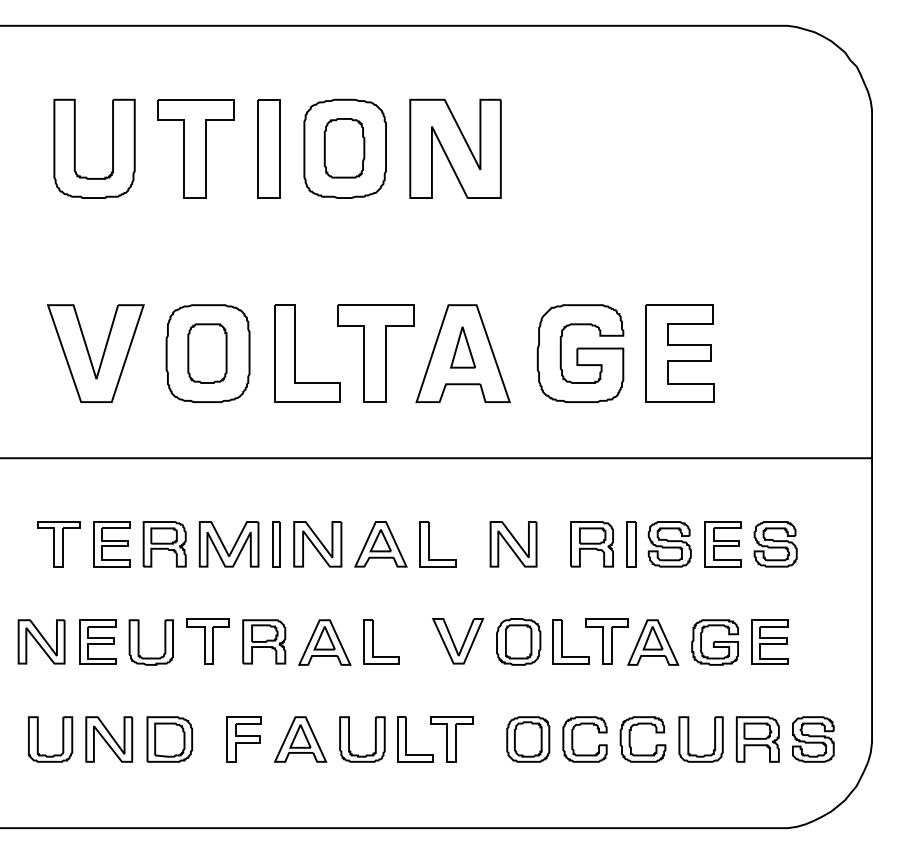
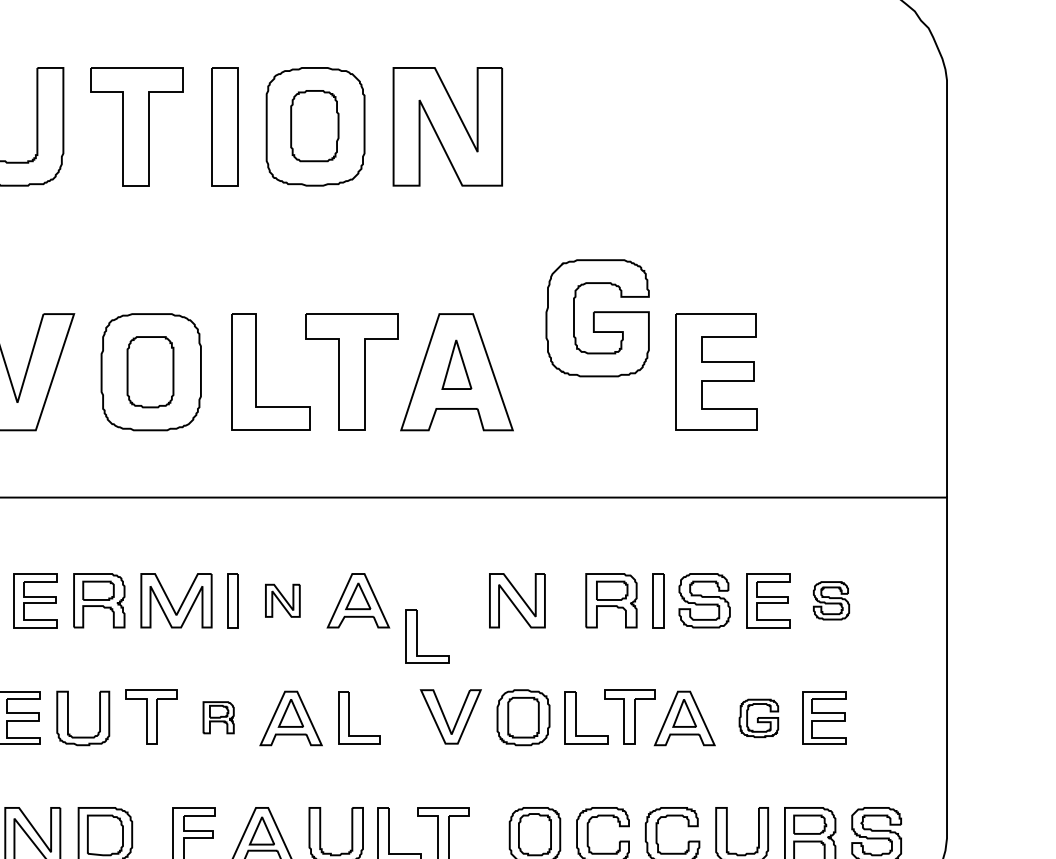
part: (580, 353) -> (597, 318), moved
part: (317, 544) -> (282, 600), size x0.6
part: (429, 544) -> (416, 636), moved
part: (775, 544) -> (831, 600), size x0.7
part: (264, 641) -> (218, 717), size x0.6
part: (714, 642) -> (758, 718), size x0.7

